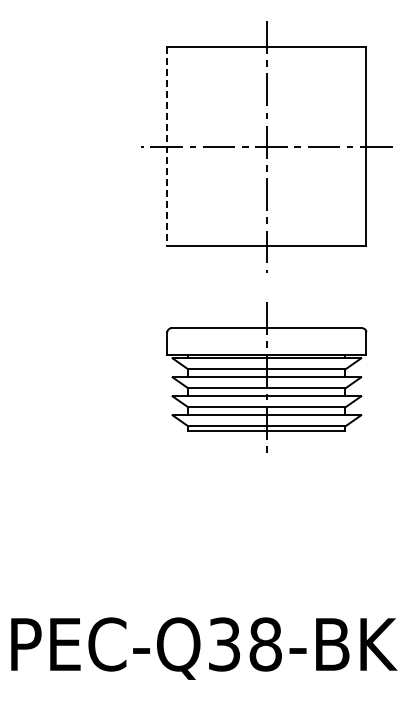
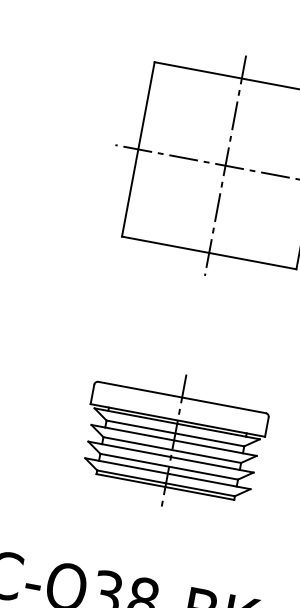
line: (167, 146) -> (138, 149), dashed -> solid
part: (266, 377) -> (173, 440), moved

